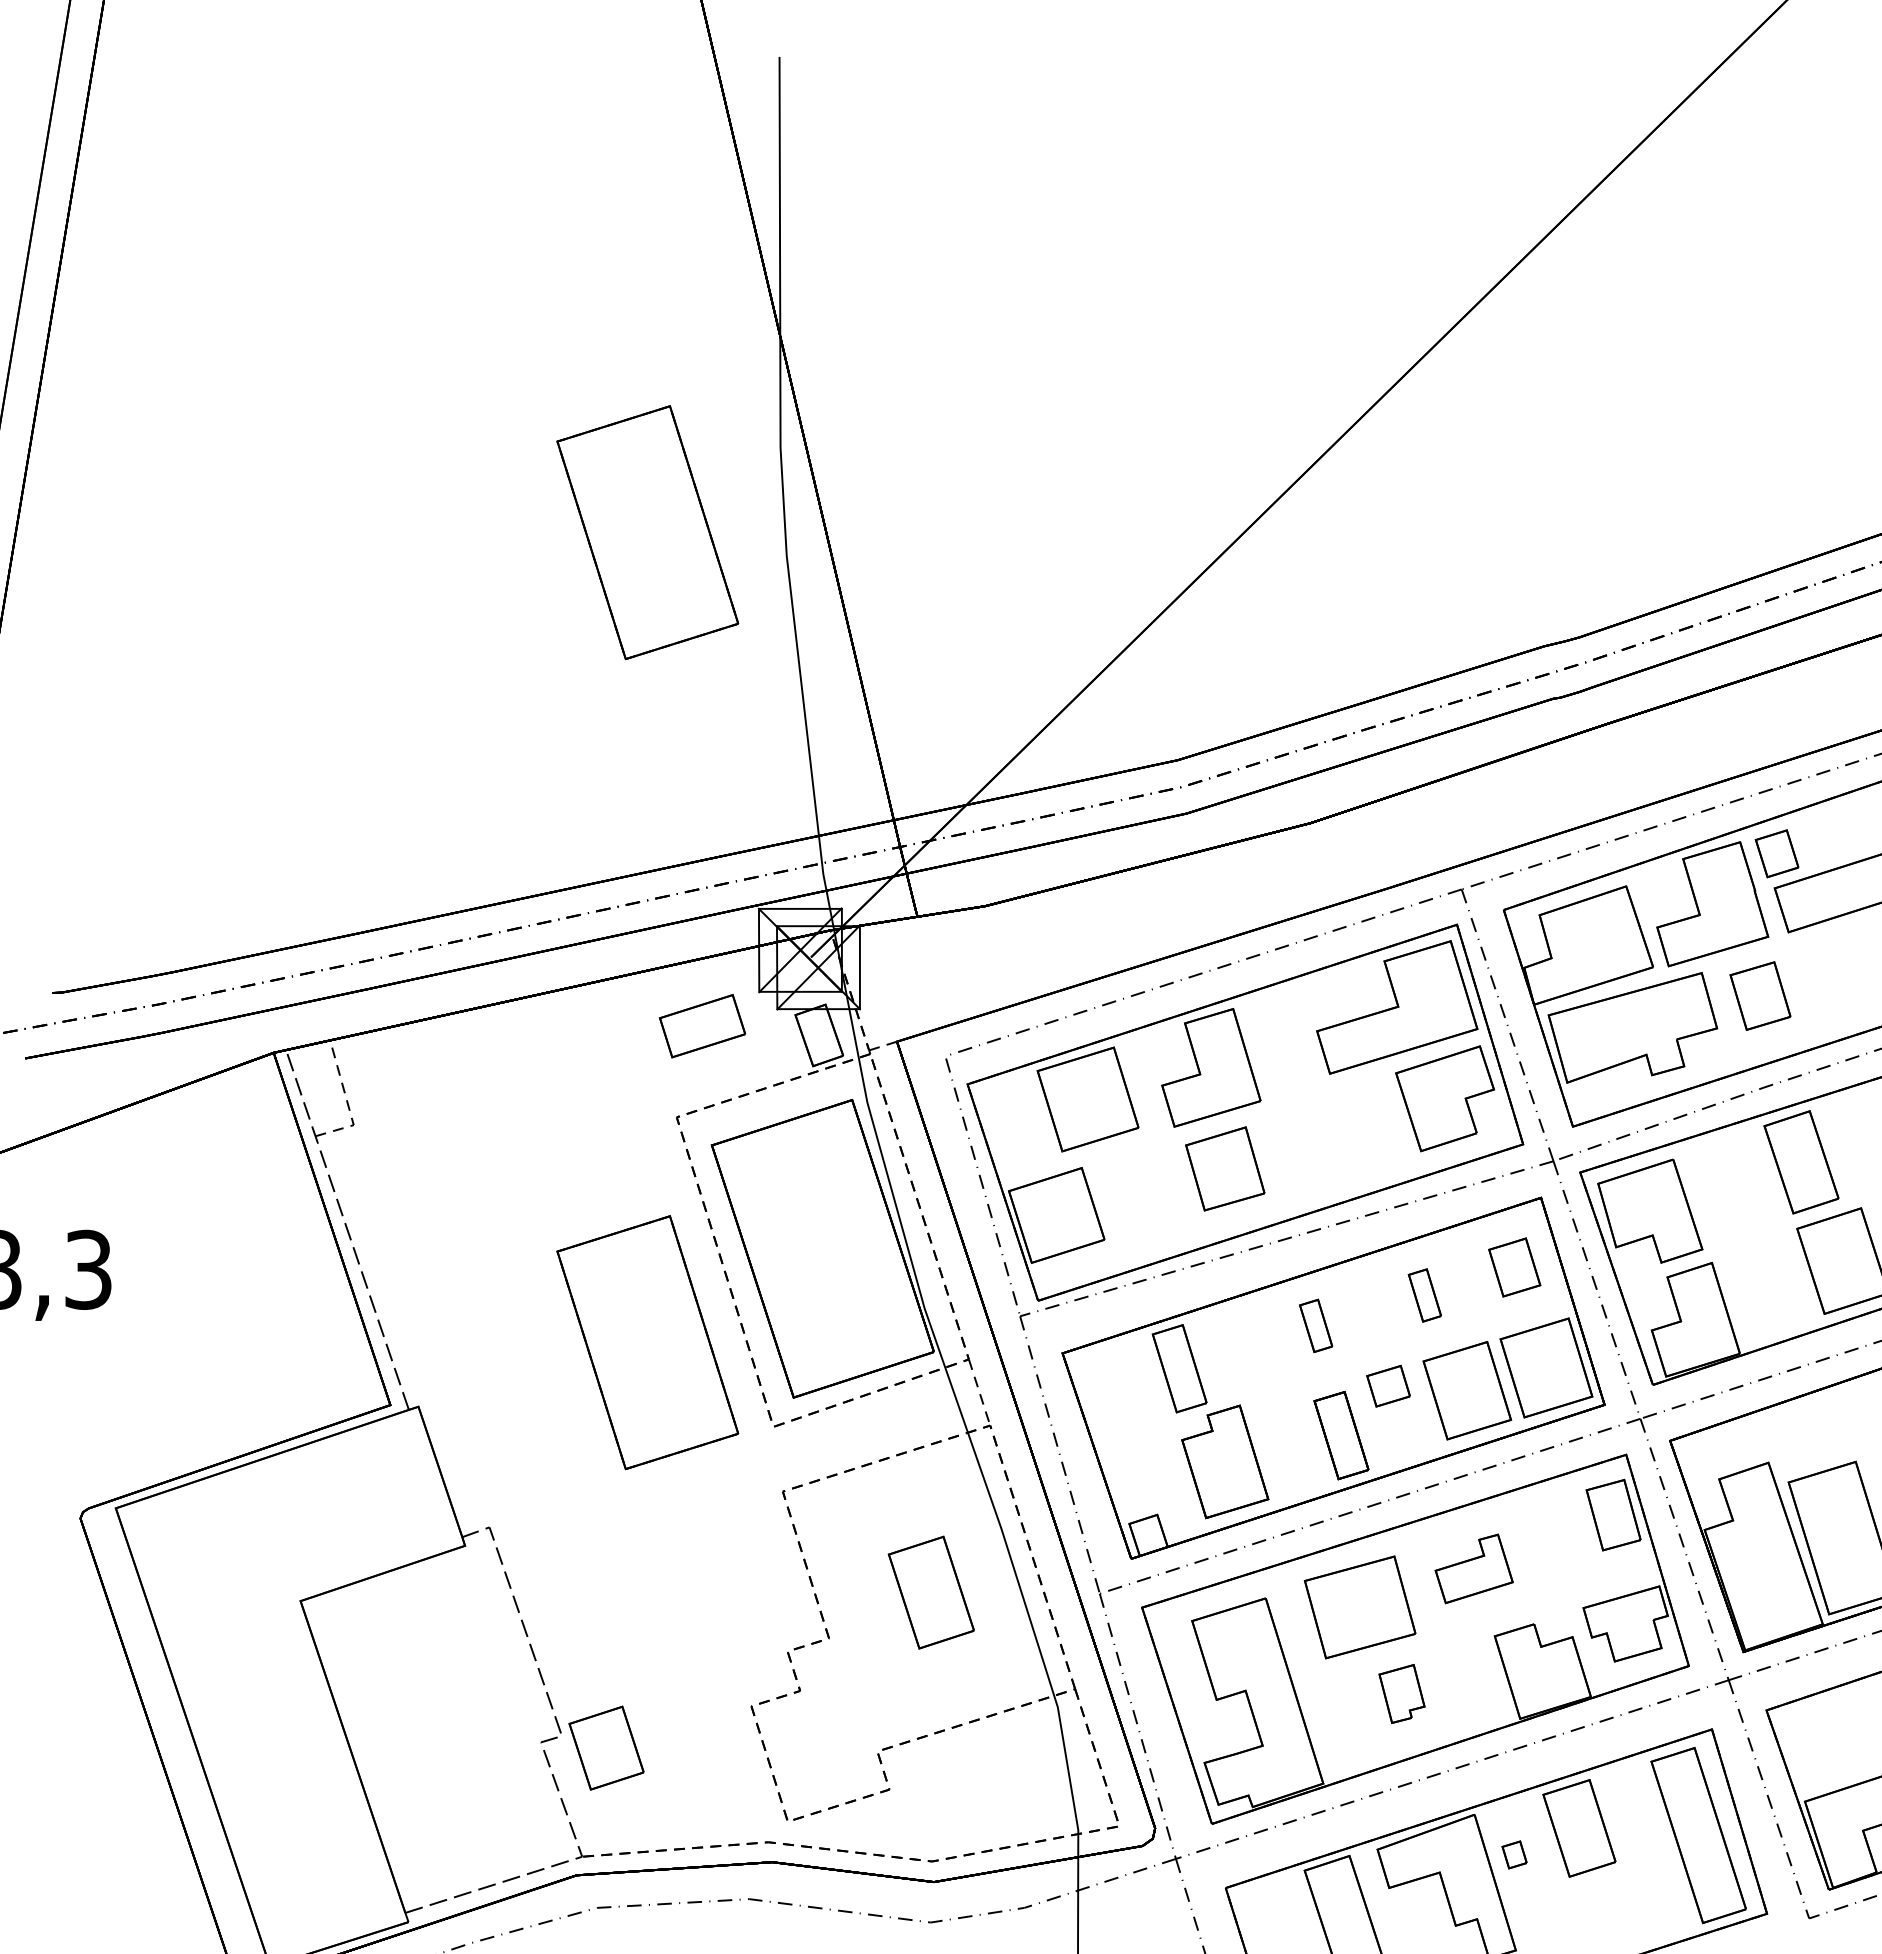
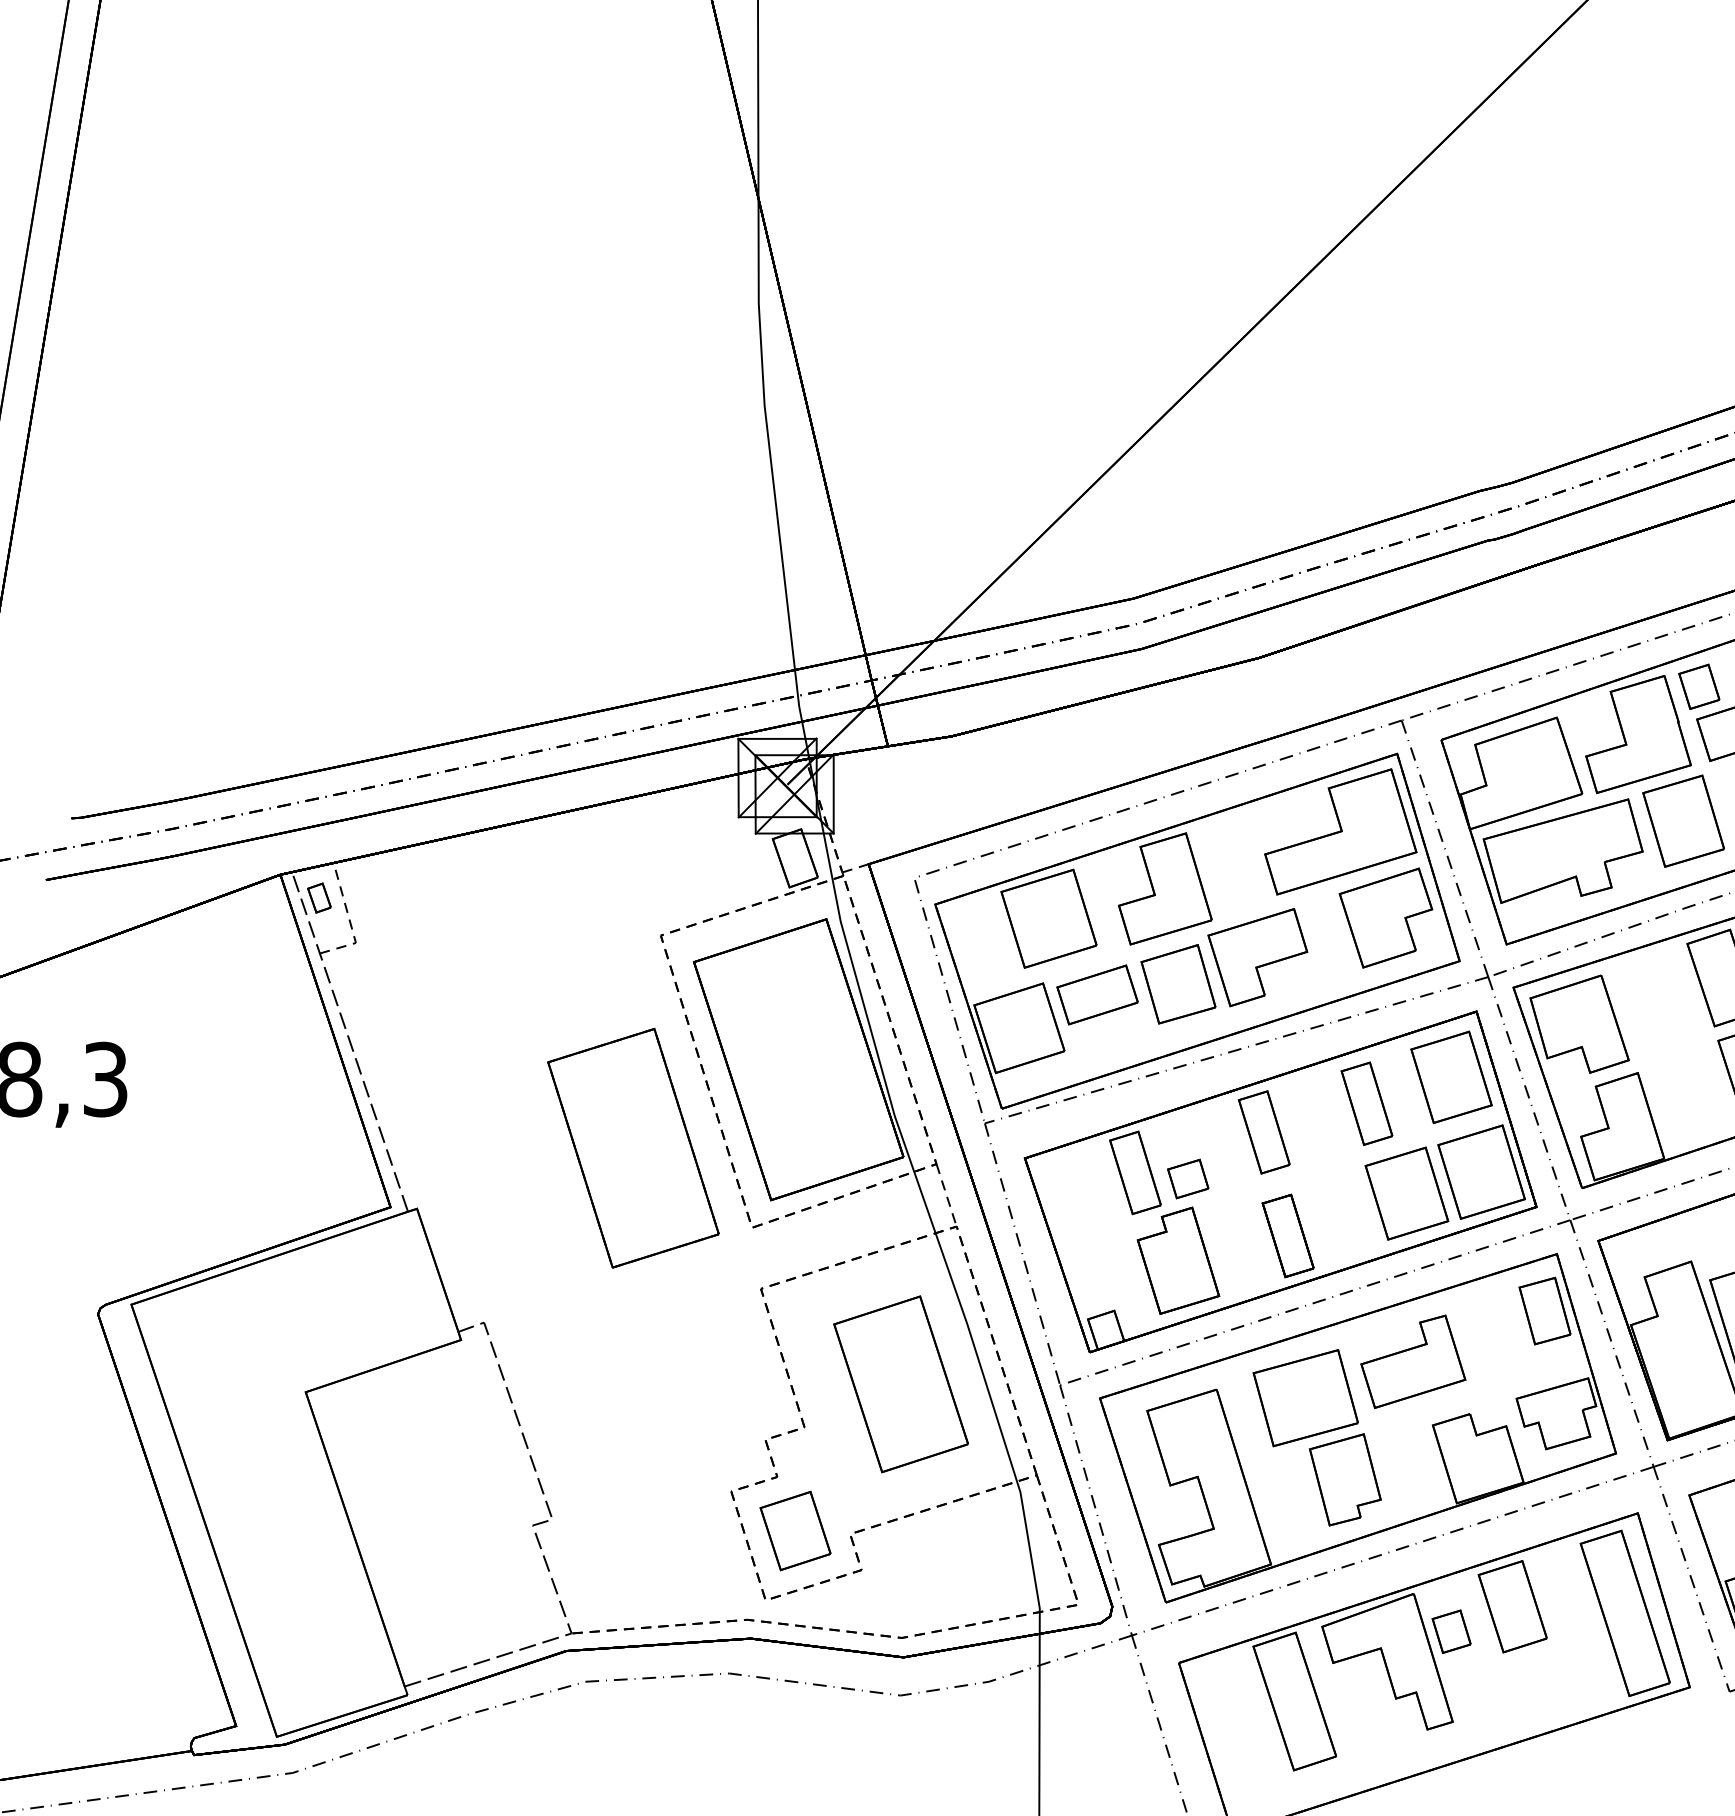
part: (647, 532) -> (633, 383), removed
part: (1760, 995) -> (1683, 820), size x1.43
part: (702, 1026) -> (1097, 995), moved
part: (314, 1077) -> (318, 898), added
part: (1309, 1140) -> (1257, 957), added
part: (1514, 1267) -> (1451, 1077), size x1.67
part: (1424, 1295) -> (1366, 1103), size x1.67
part: (1315, 1325) -> (1263, 1132), size x1.67
part: (1388, 1385) -> (1188, 1178), moved
part: (1474, 1568) -> (1413, 1361), size x1.43
part: (931, 1592) -> (901, 1384), size x1.67
part: (1401, 1693) -> (1344, 1479), size x1.67
part: (606, 1747) -> (795, 1530), moved
part: (1514, 1854) -> (1451, 1631), size x1.67

